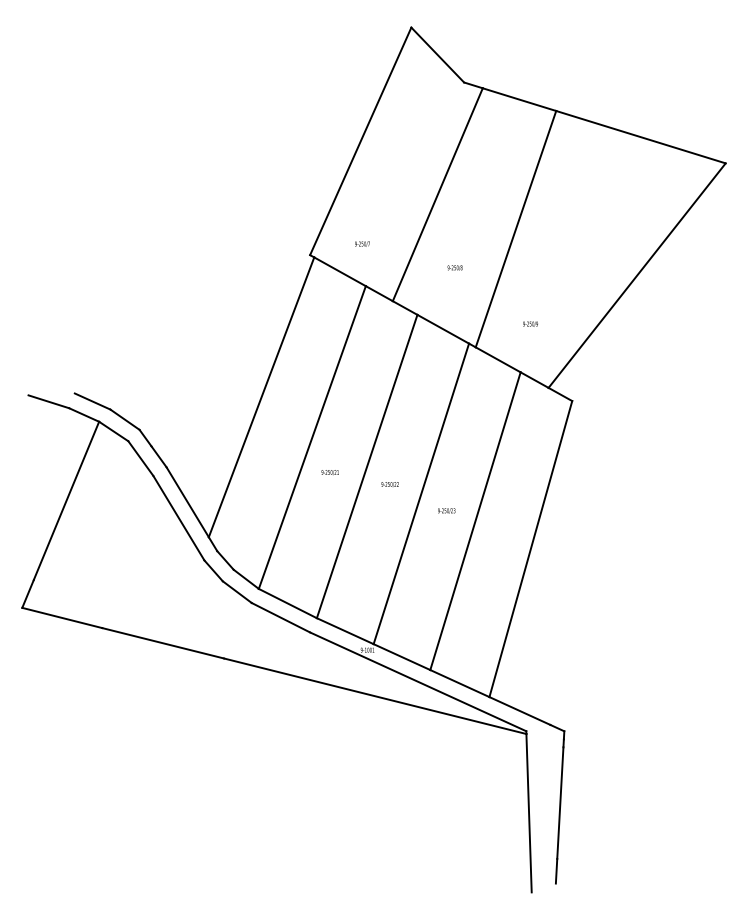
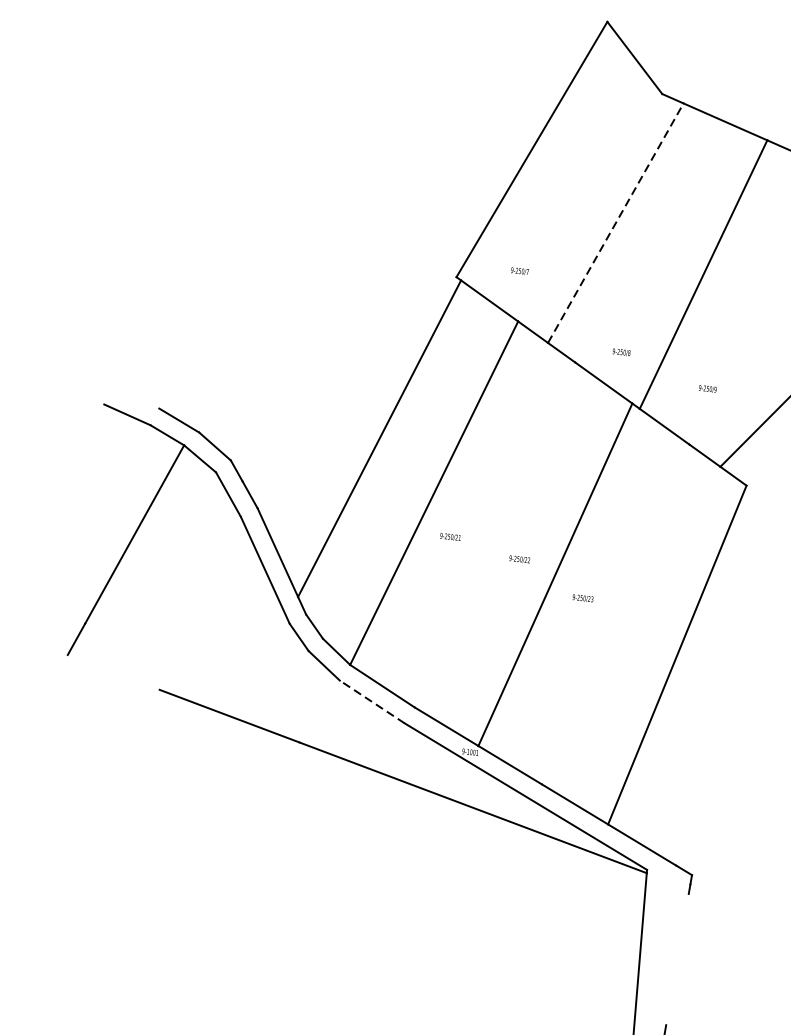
line: (437, 194) -> (615, 222), solid -> dashed
text: (454, 267) -> (620, 351), moved
line: (366, 466) -> (494, 534), removed
line: (475, 521) -> (615, 614), removed
line: (62, 617) -> (114, 671), removed
line: (280, 617) -> (371, 701), solid -> dashed
line: (560, 802) -> (677, 958), removed

